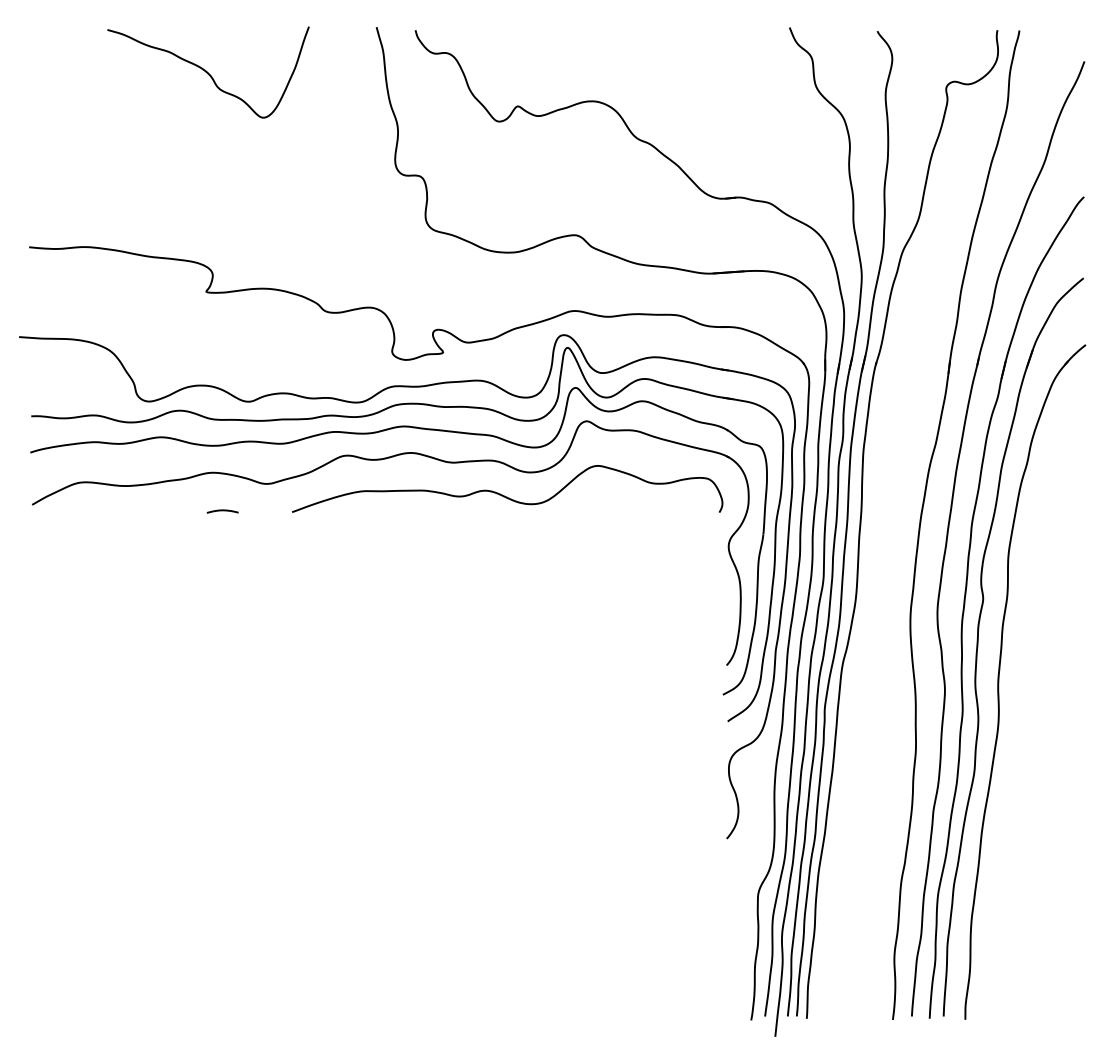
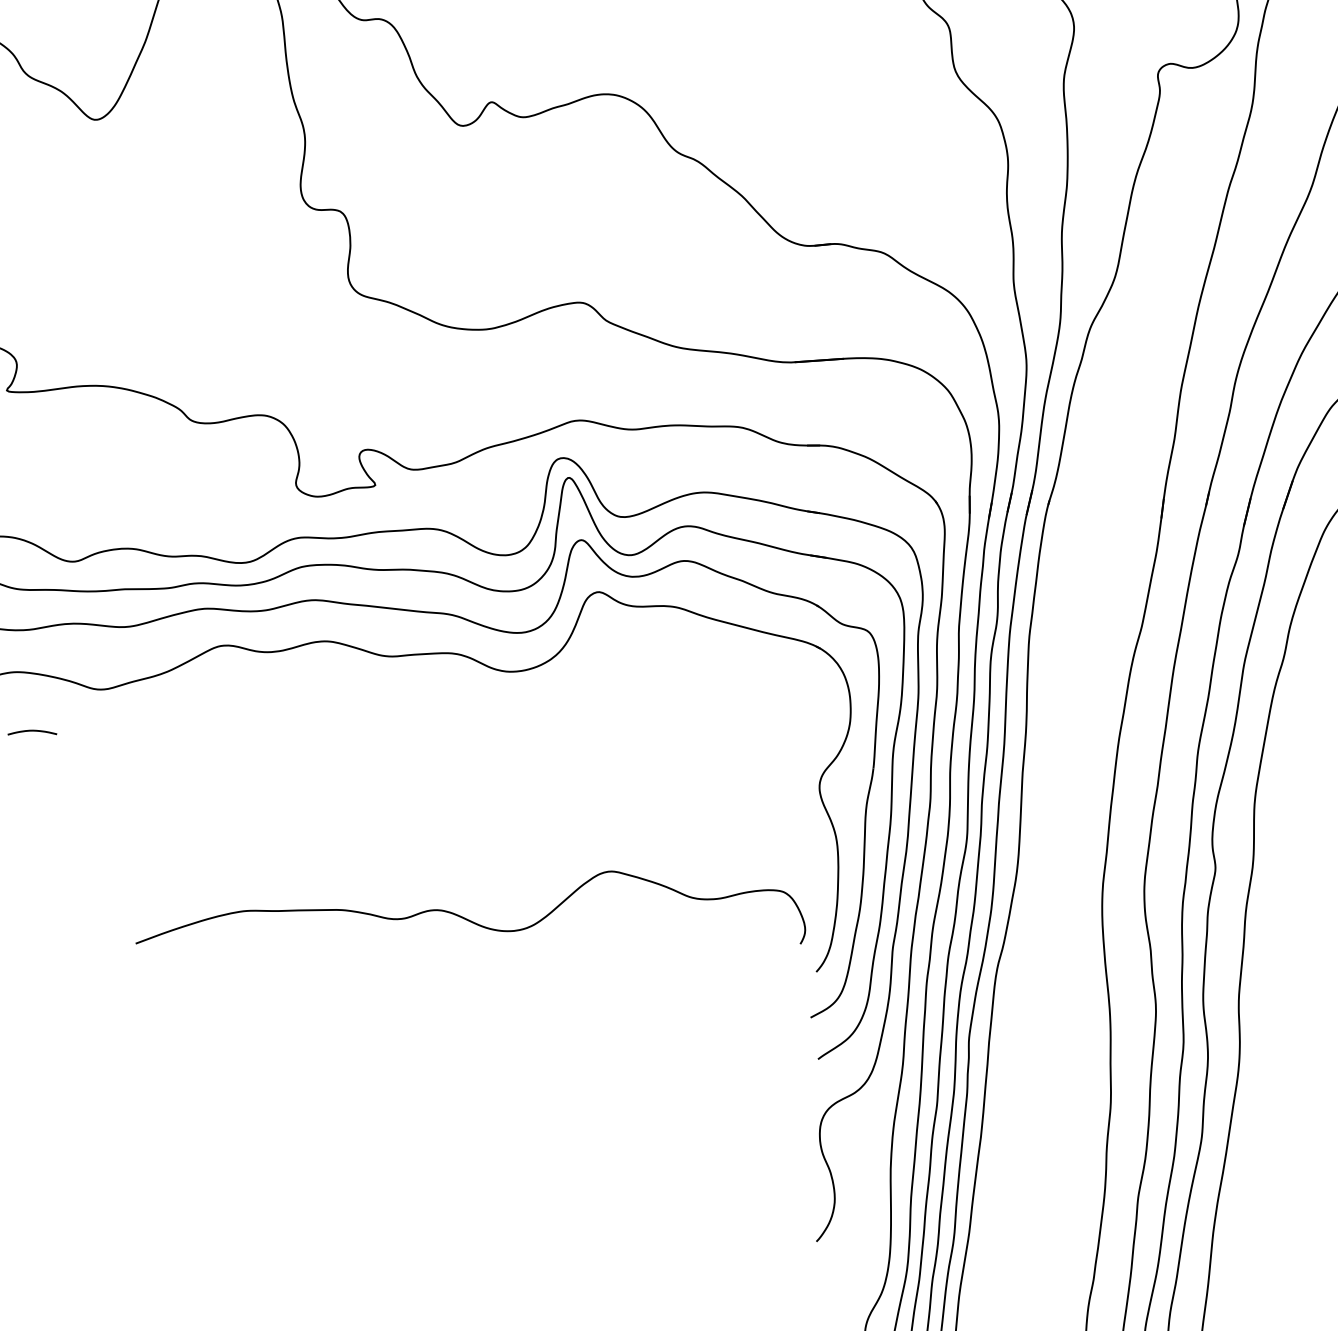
curve: (504, 495) -> (466, 917), moved

